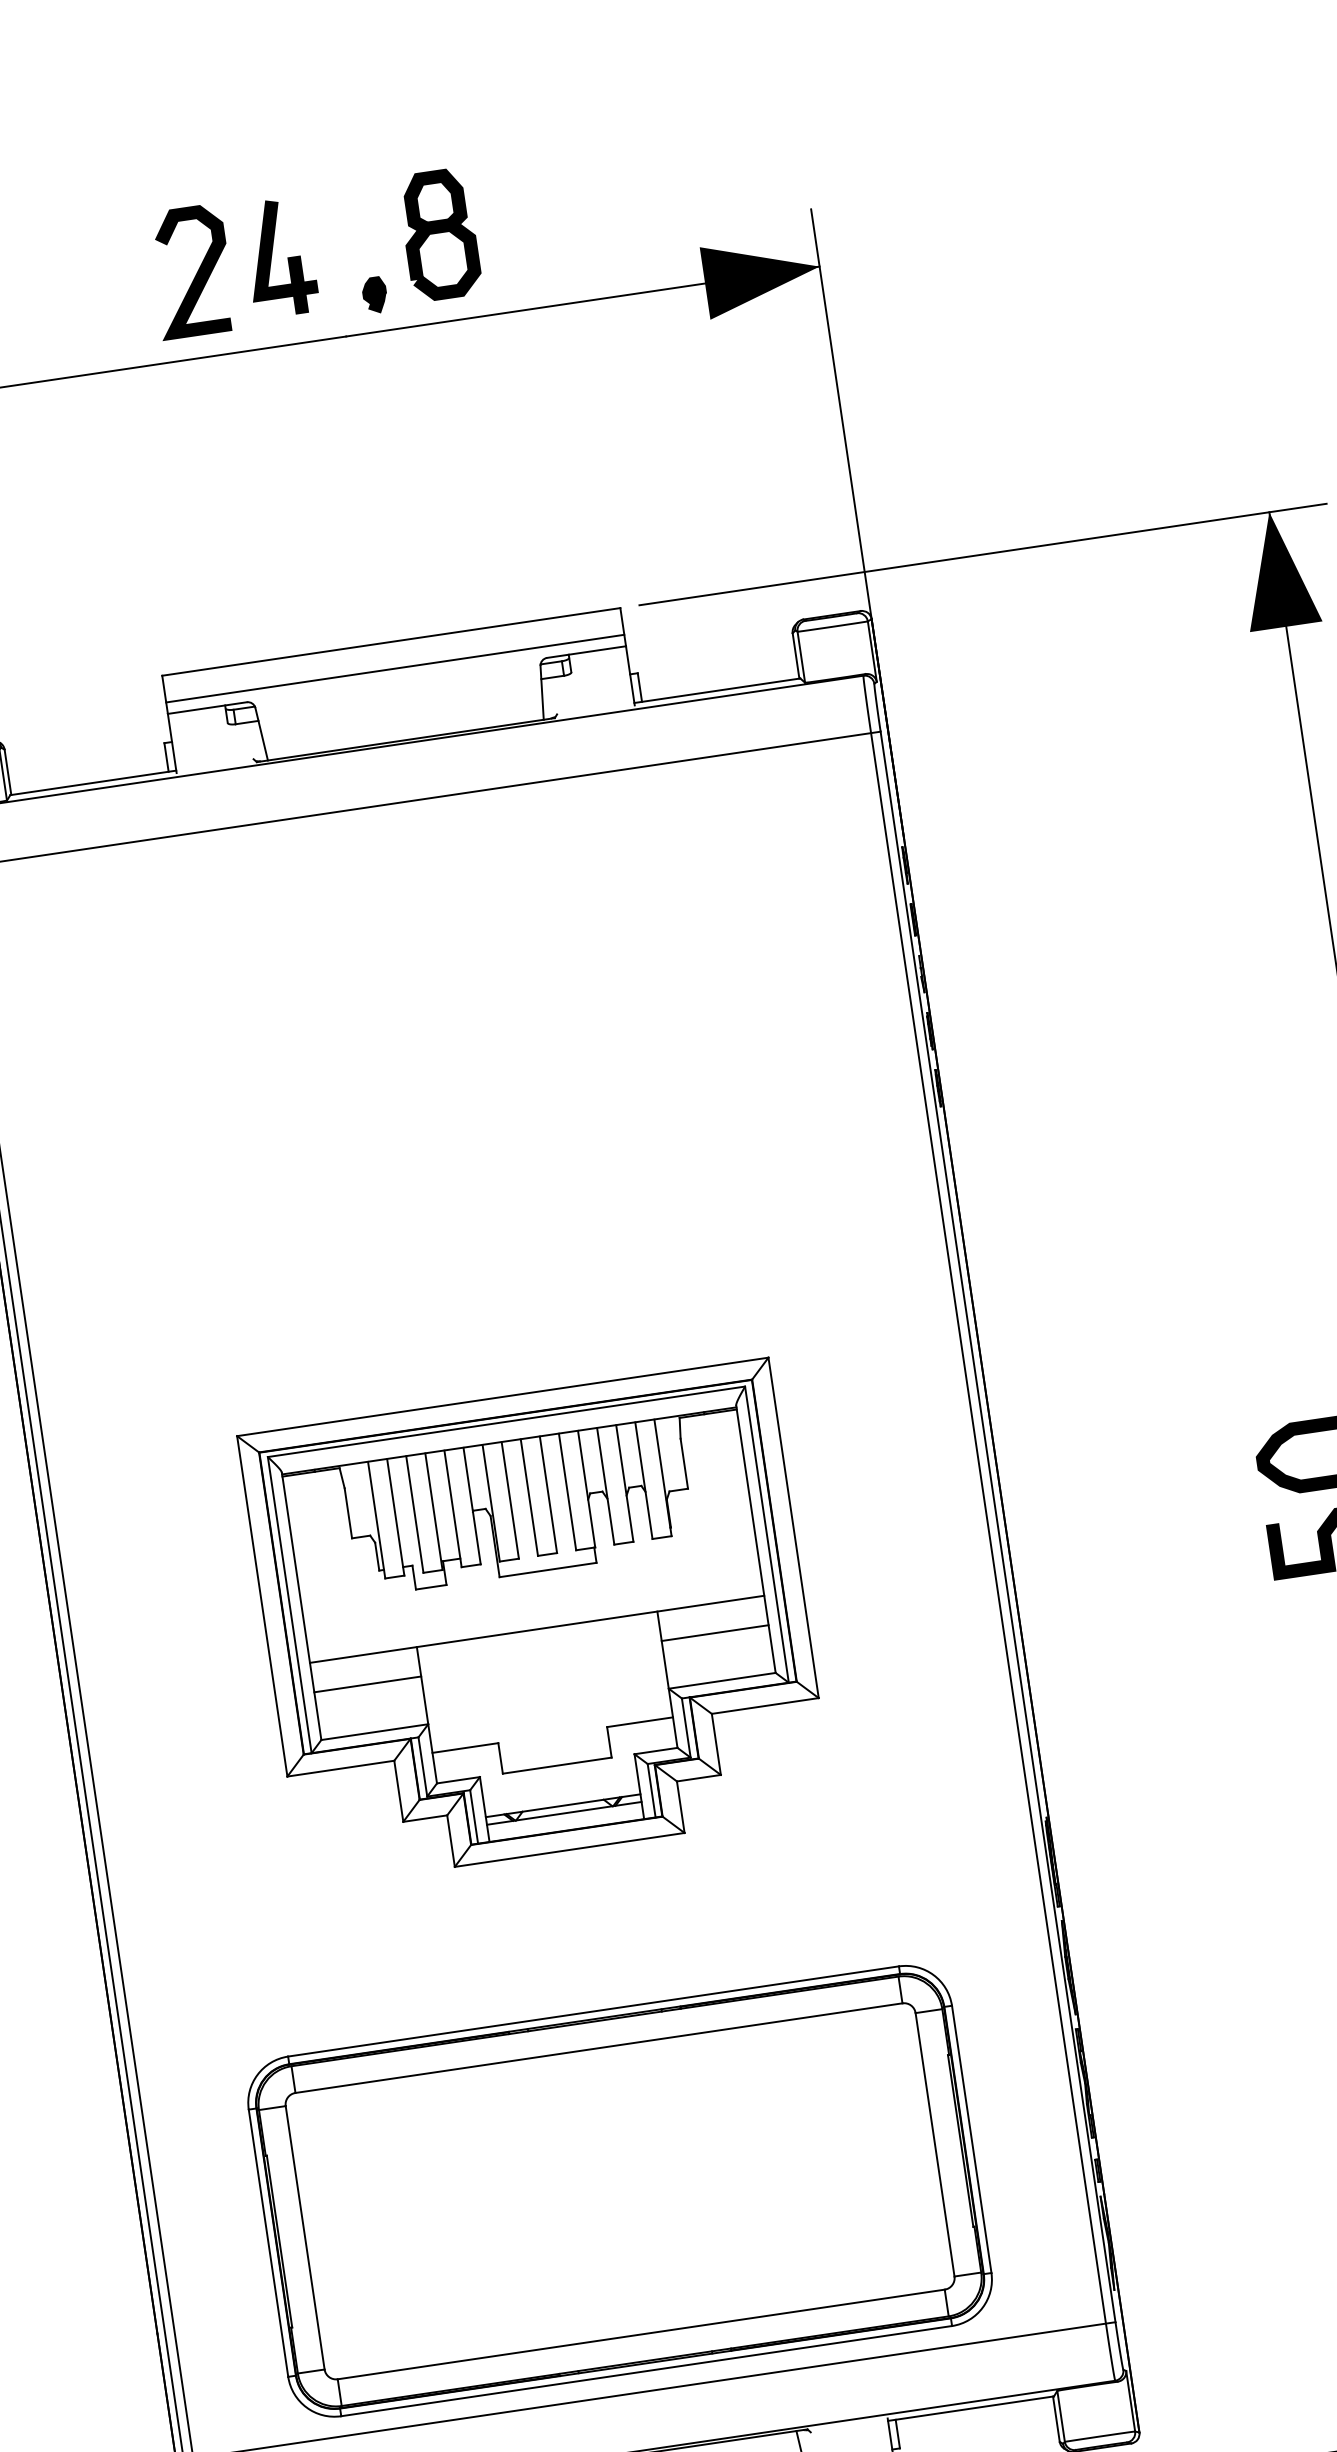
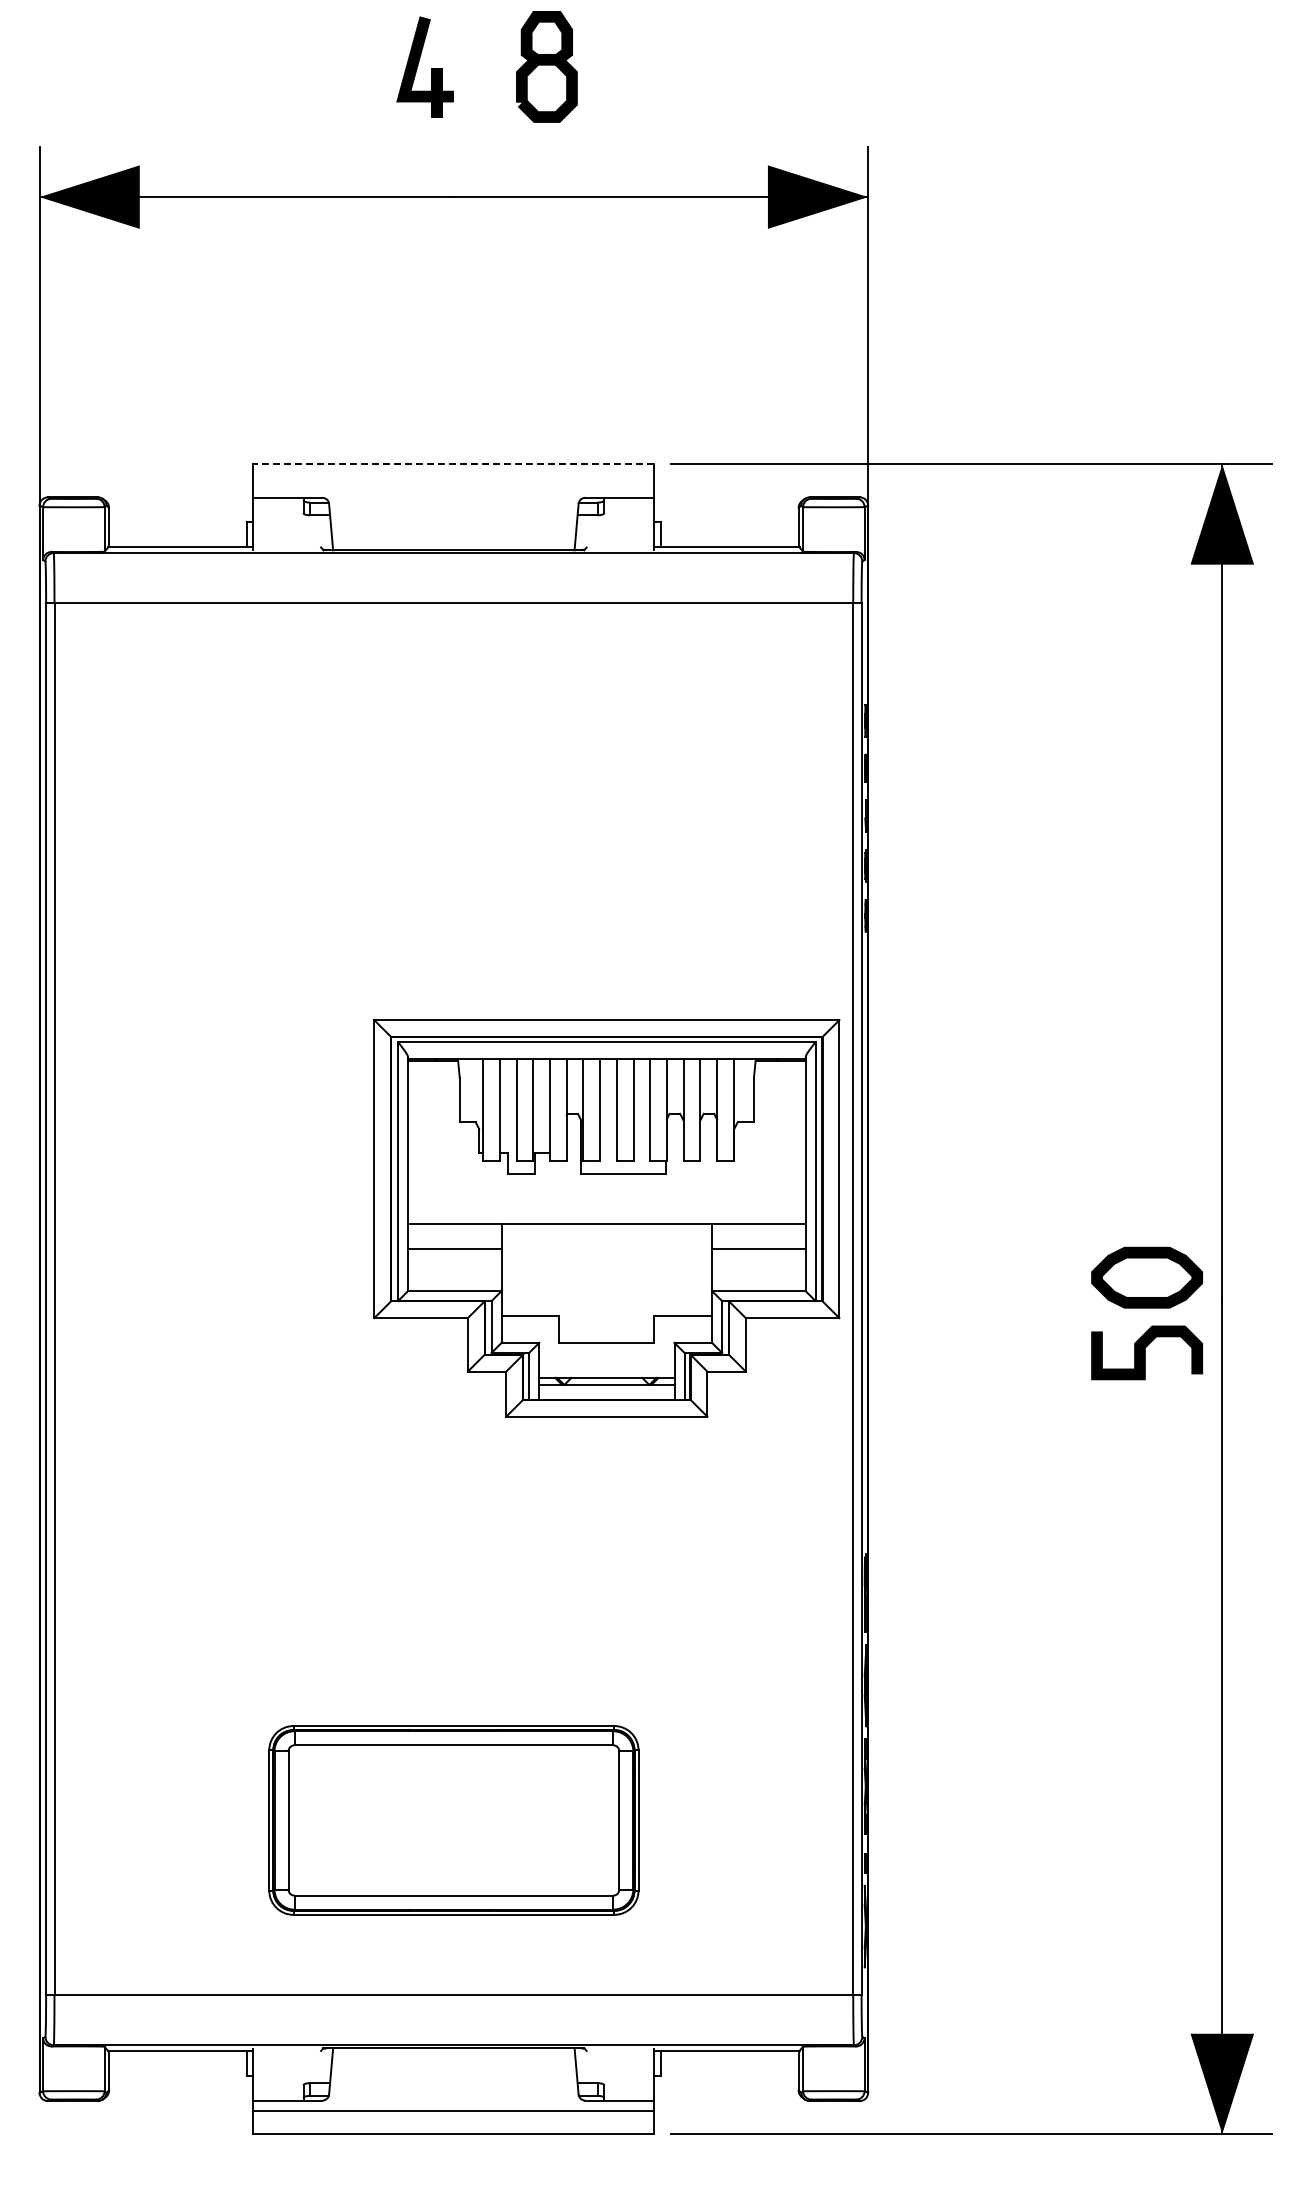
part: (439, 234) -> (546, 66), moved
part: (279, 256) -> (424, 66), moved
curve: (196, 273) -> (333, 124), removed
part: (374, 295) -> (483, 165), removed
line: (390, 642) -> (453, 464), solid -> dashed
line: (394, 668) -> (453, 487), removed
part: (535, 1623) -> (606, 1218), moved
part: (619, 2191) -> (453, 1820), size x0.6

